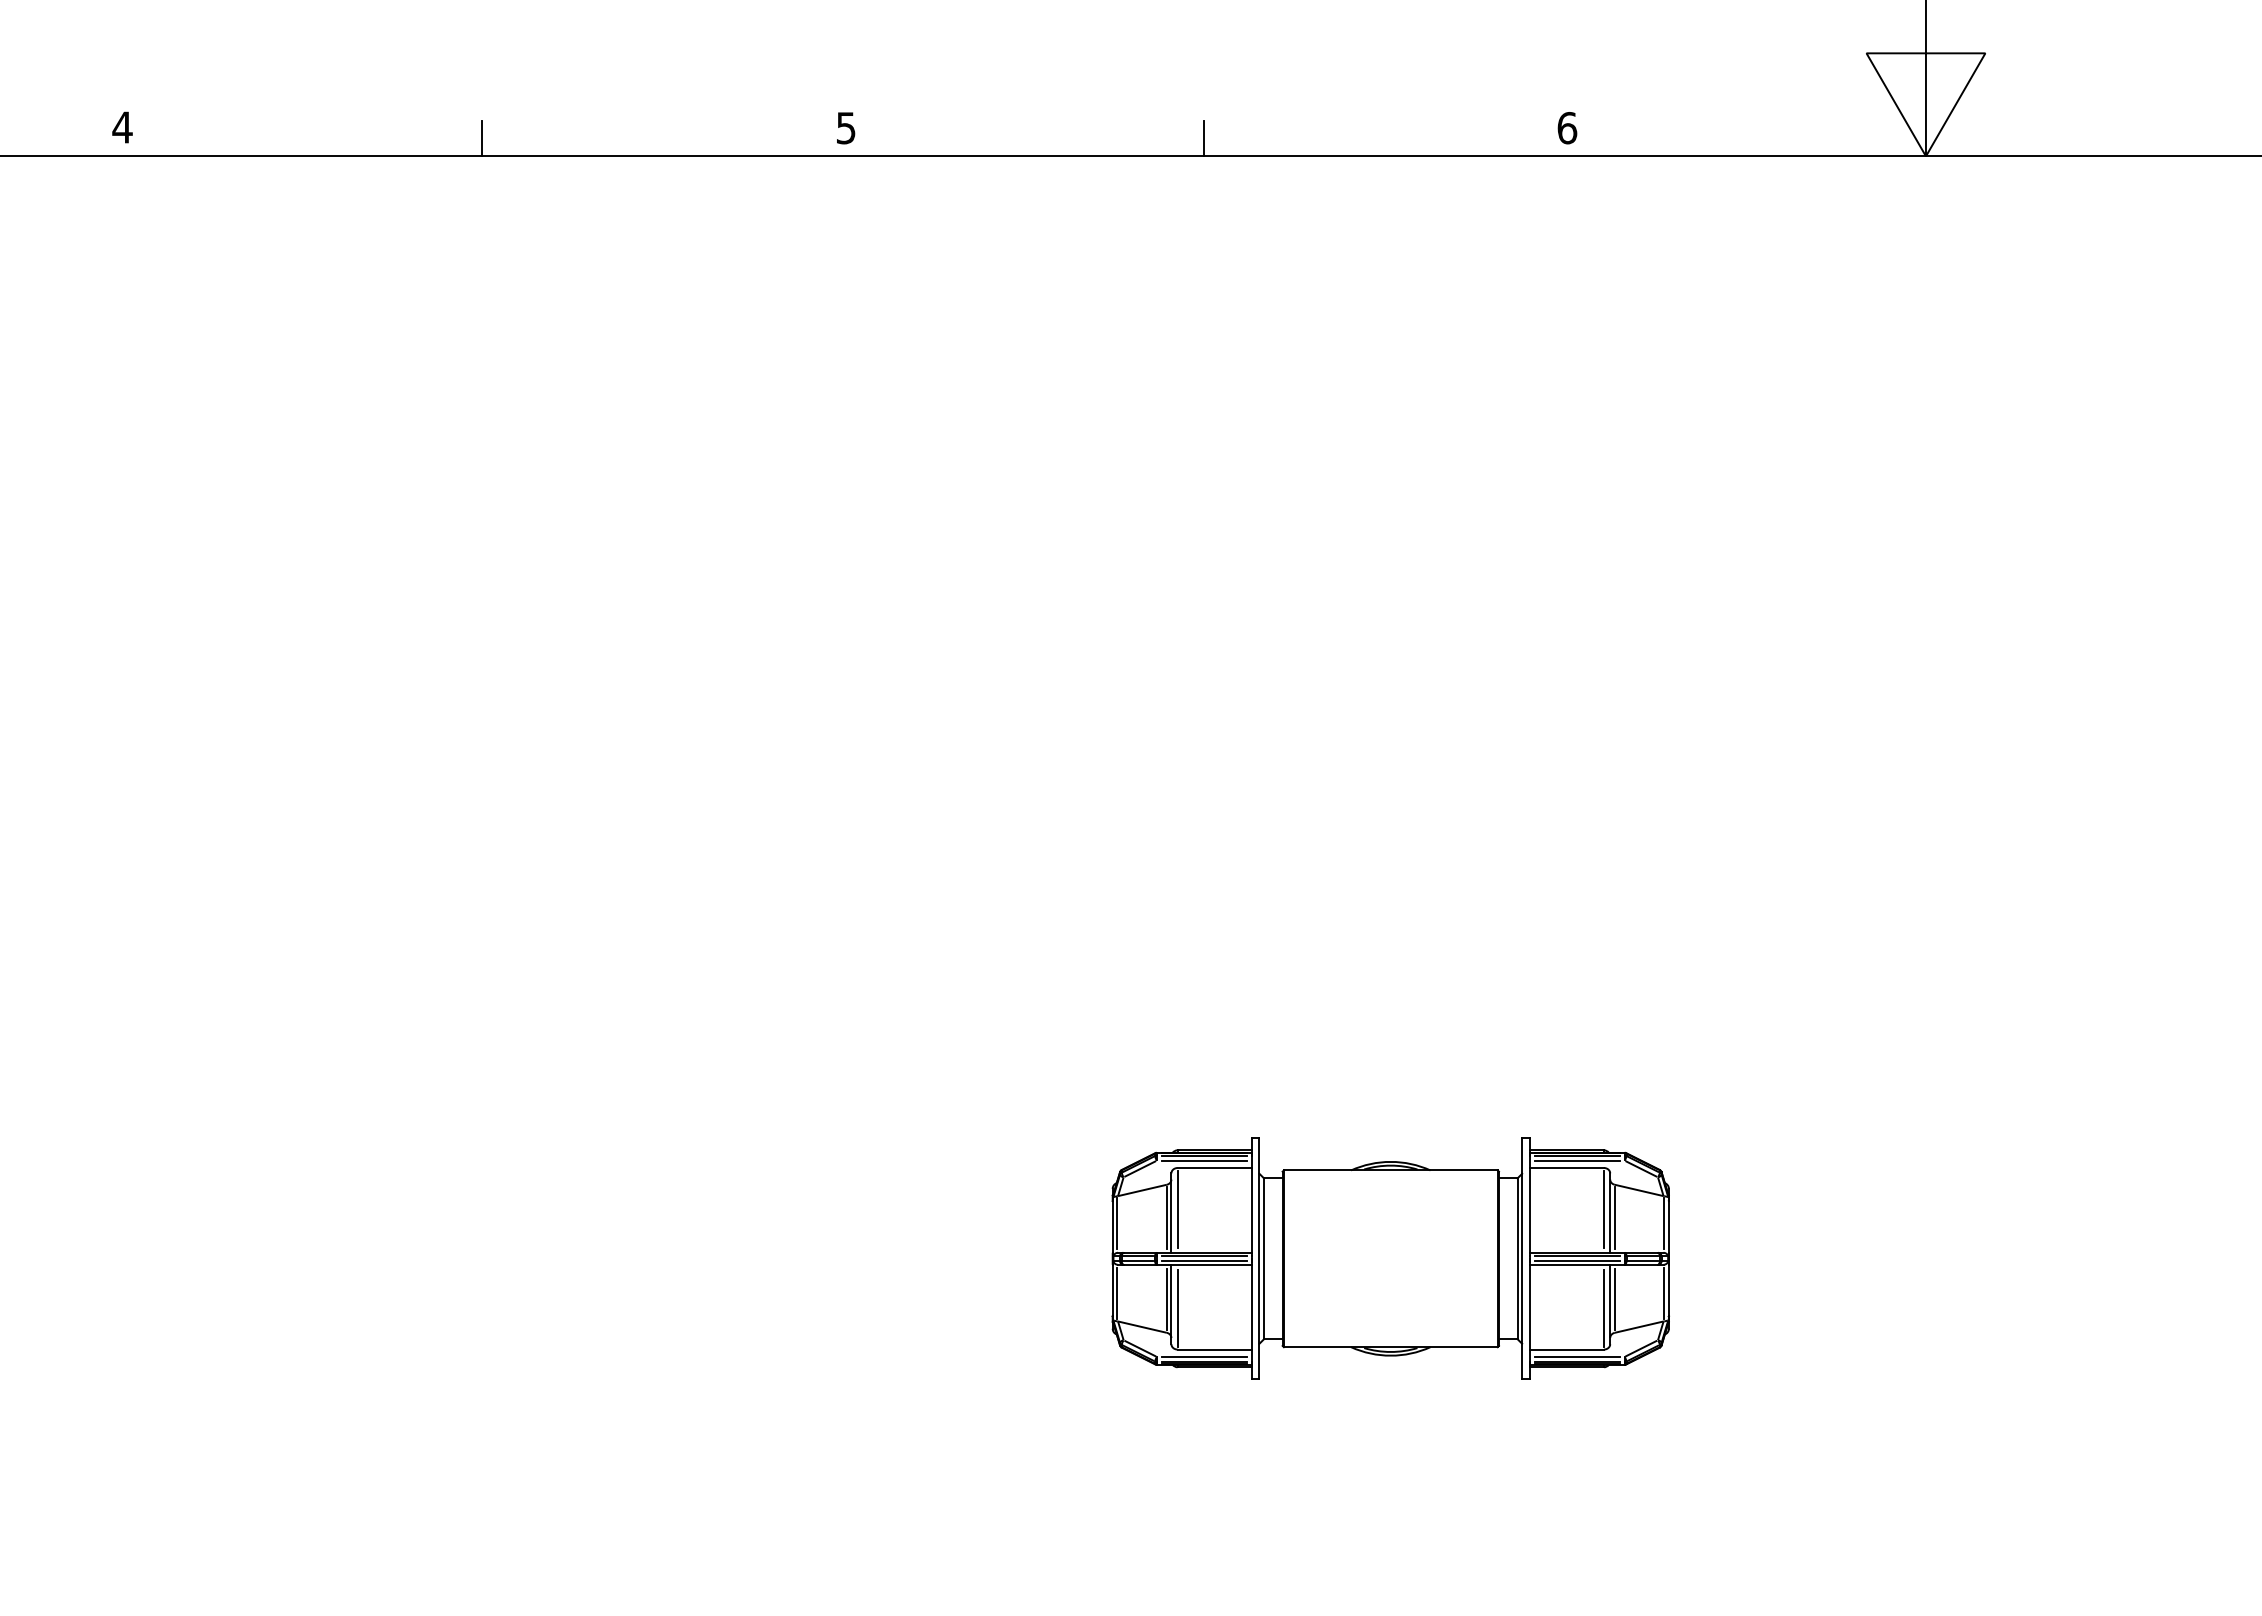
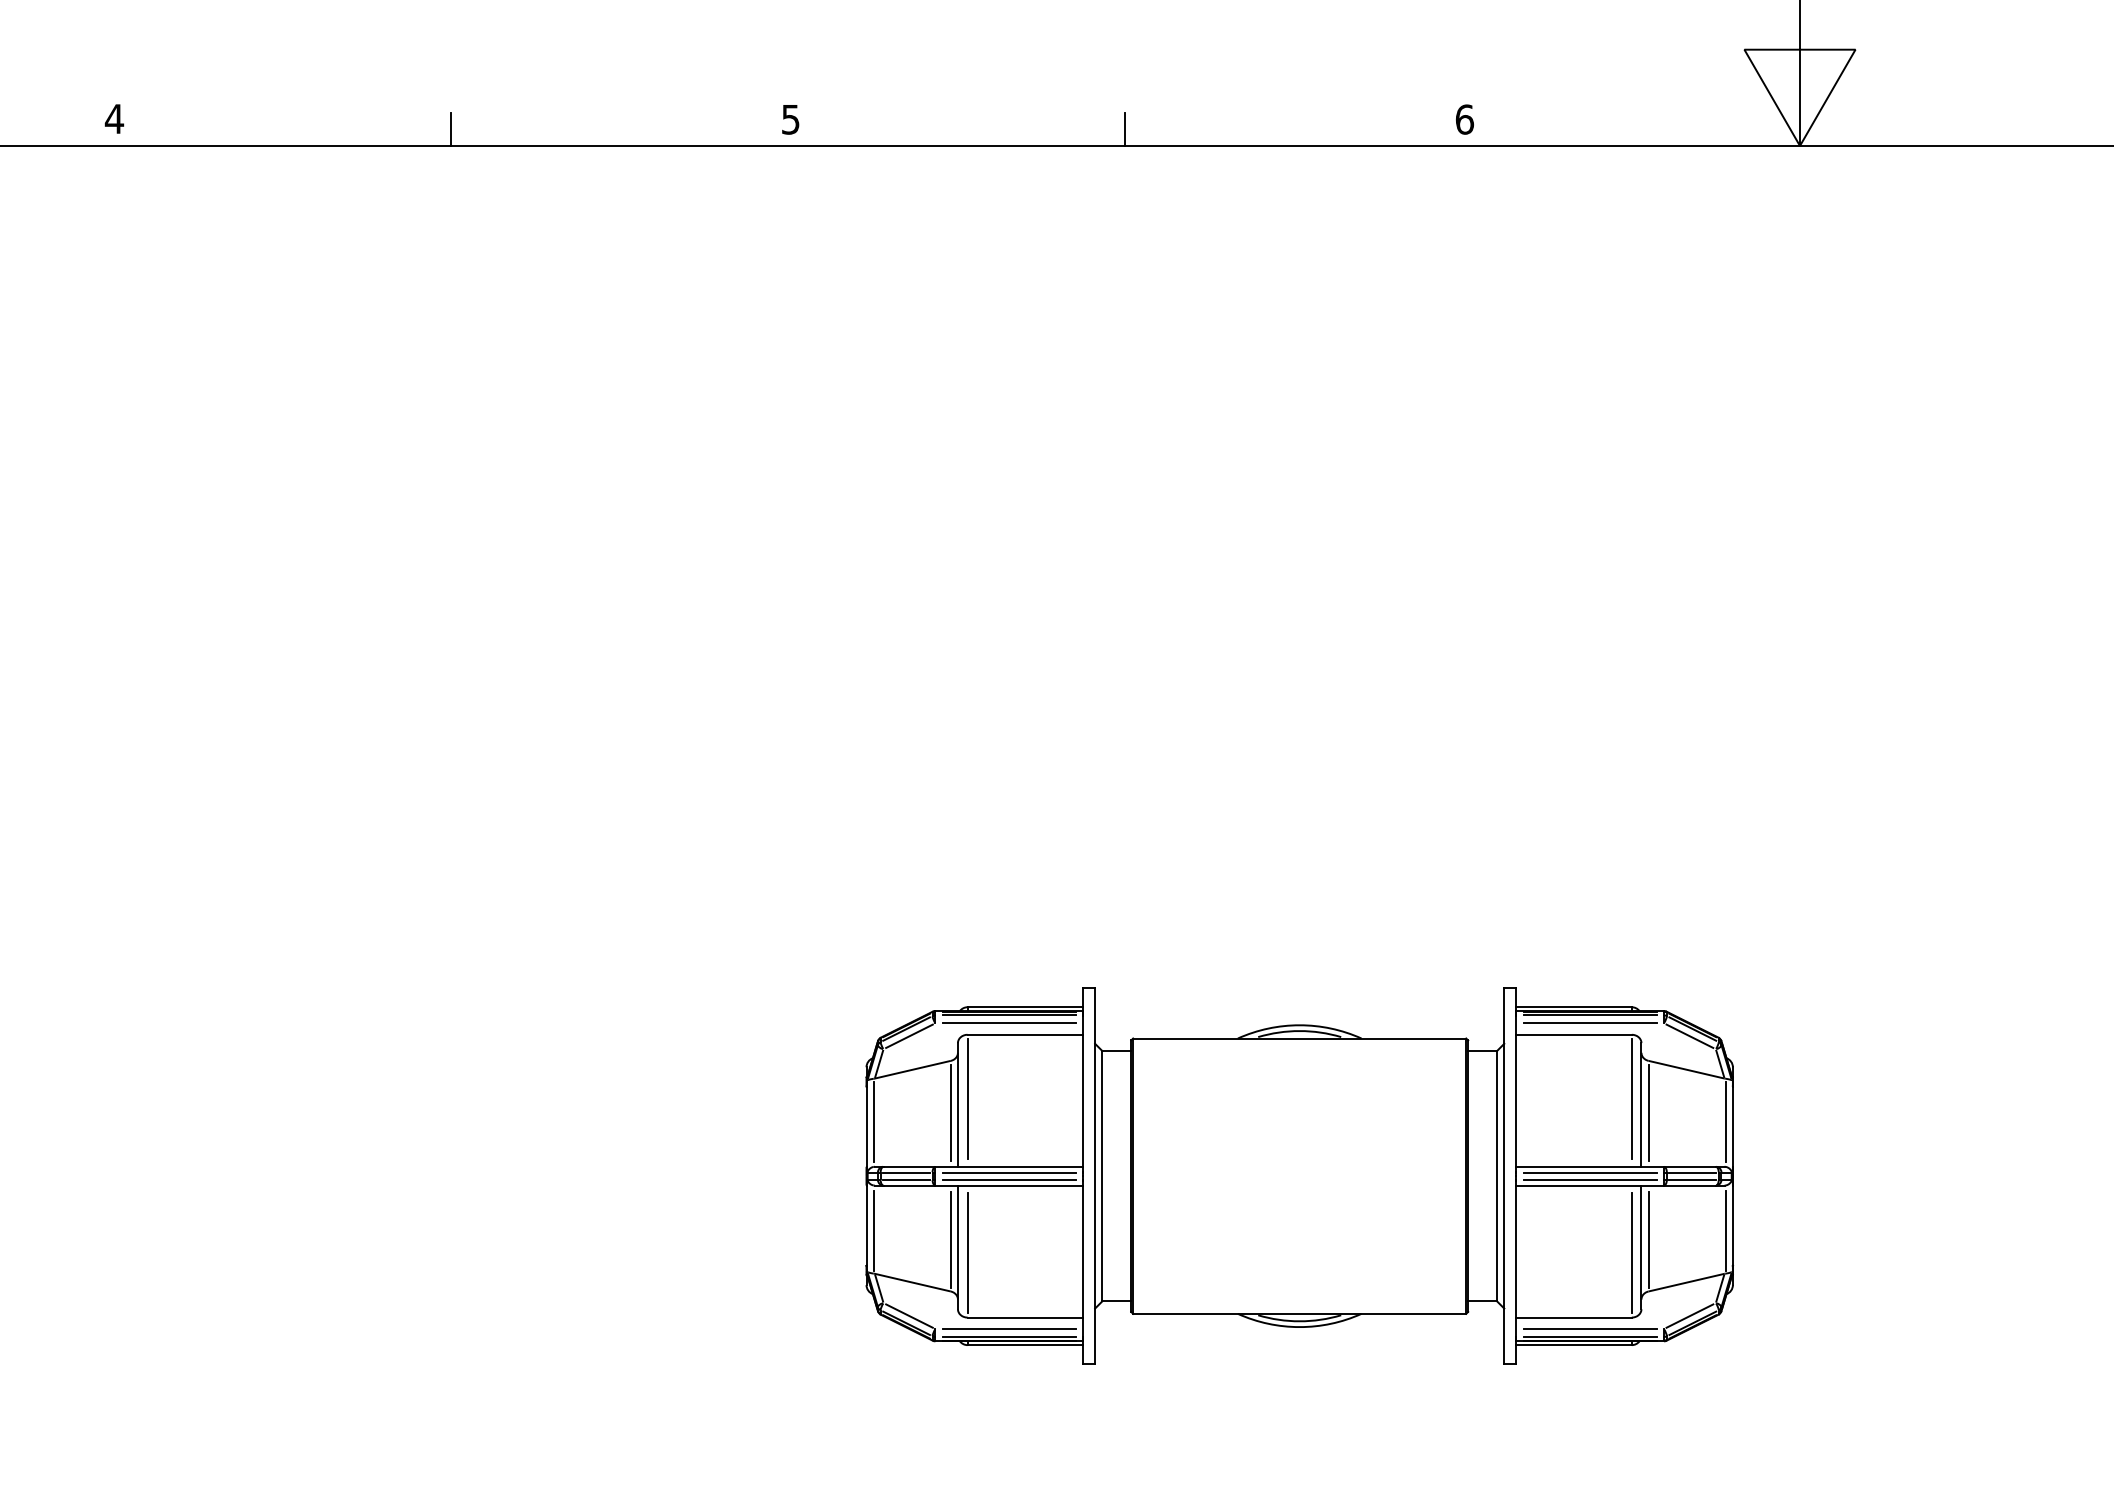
part: (1390, 1258) -> (1299, 1176), size x1.67

